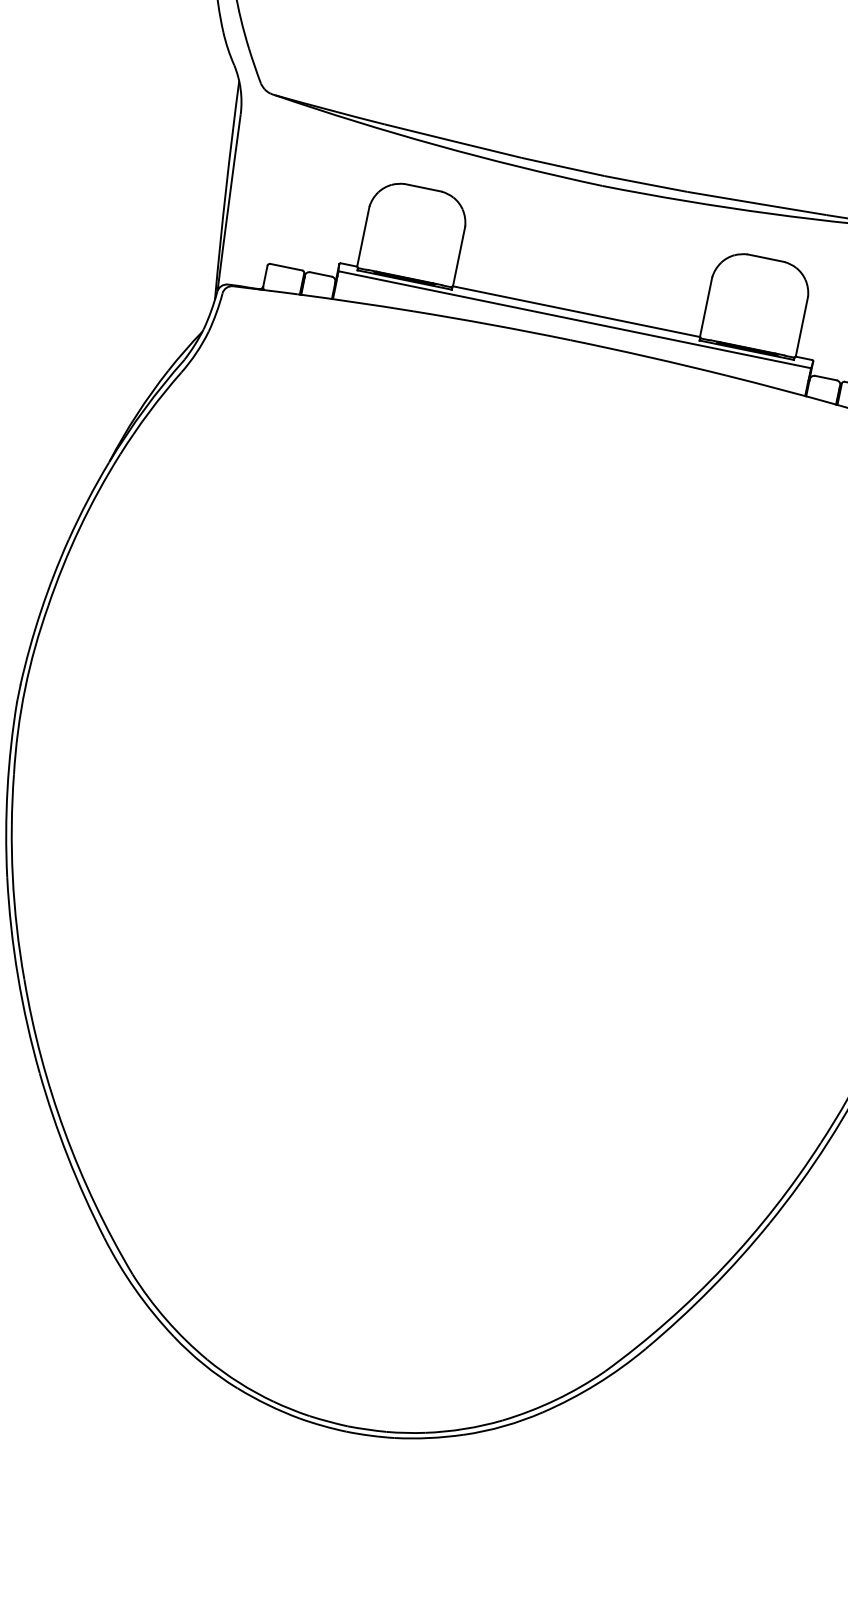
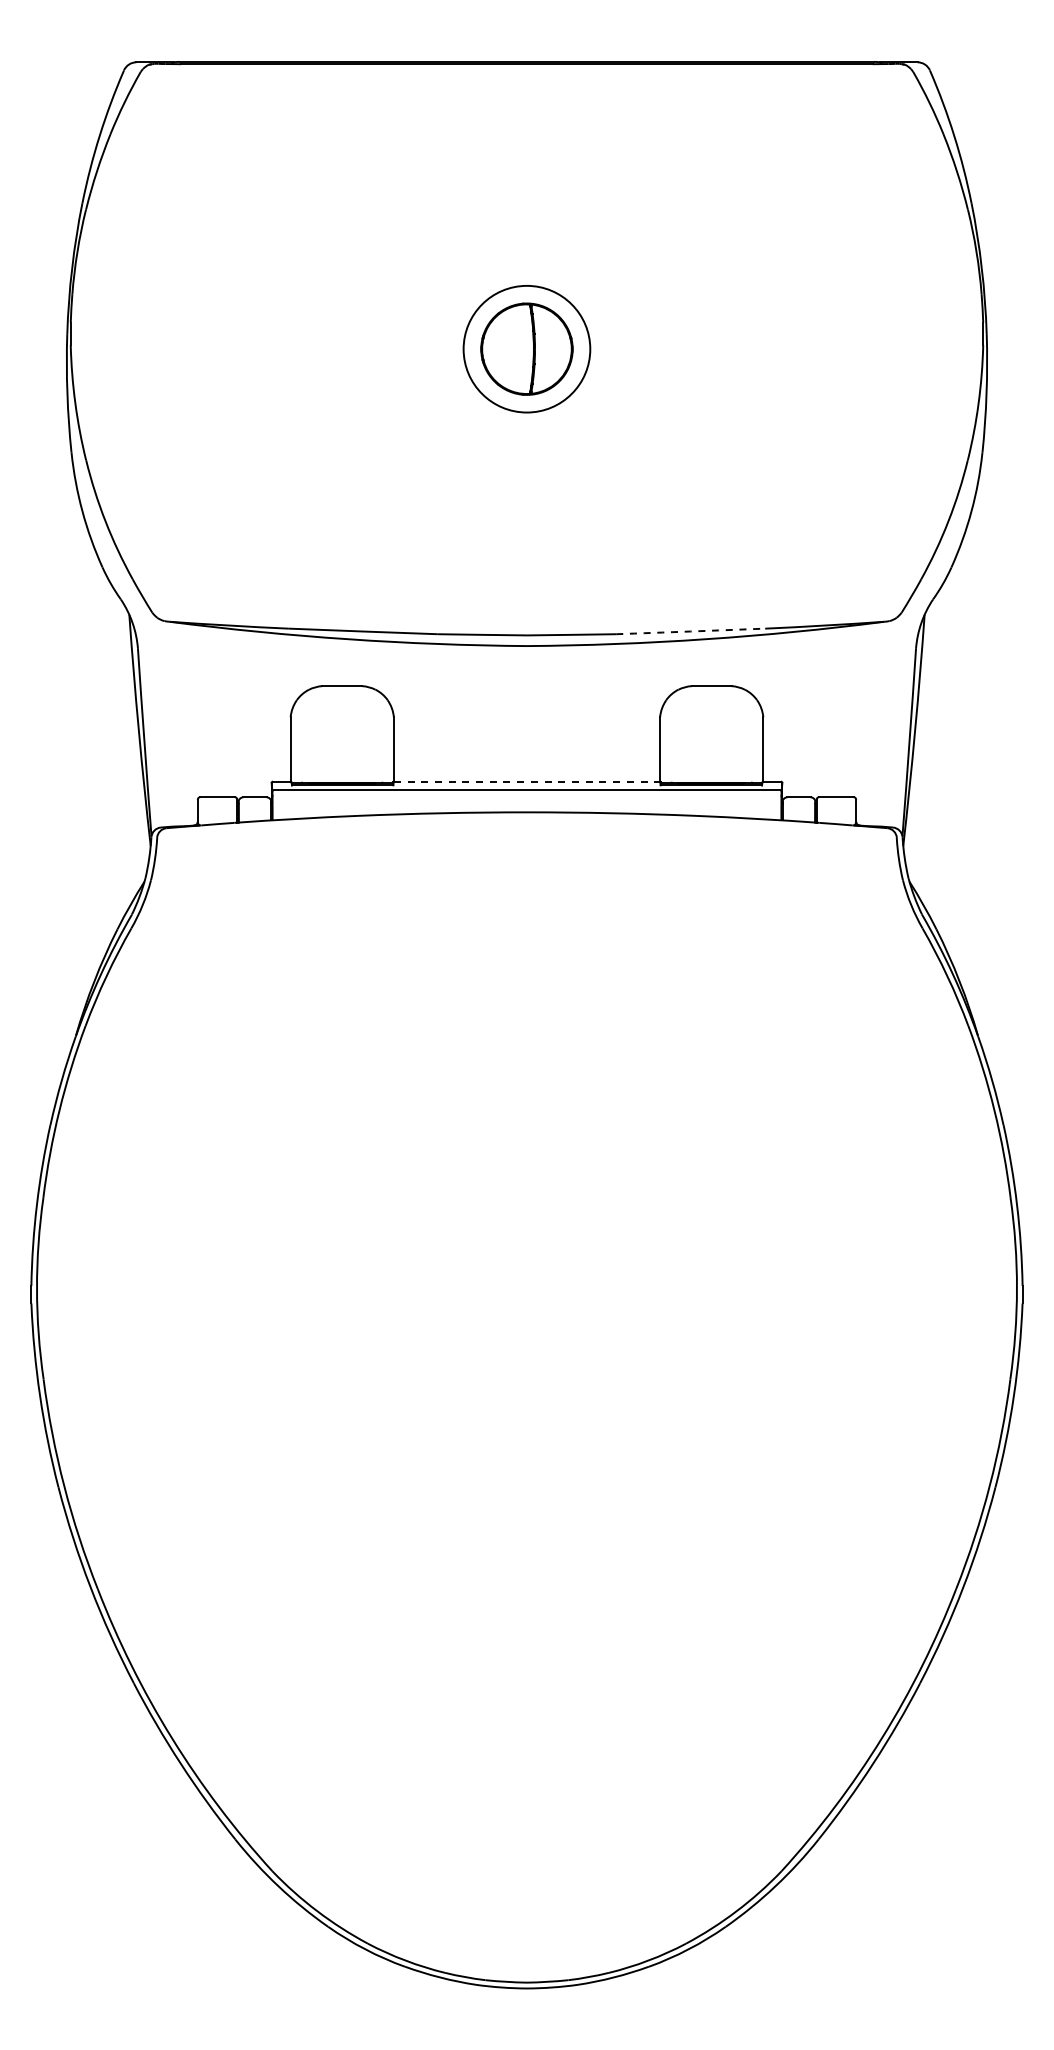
arc: (756, 203) -> (690, 631), solid -> dashed
line: (576, 311) -> (527, 781), solid -> dashed

